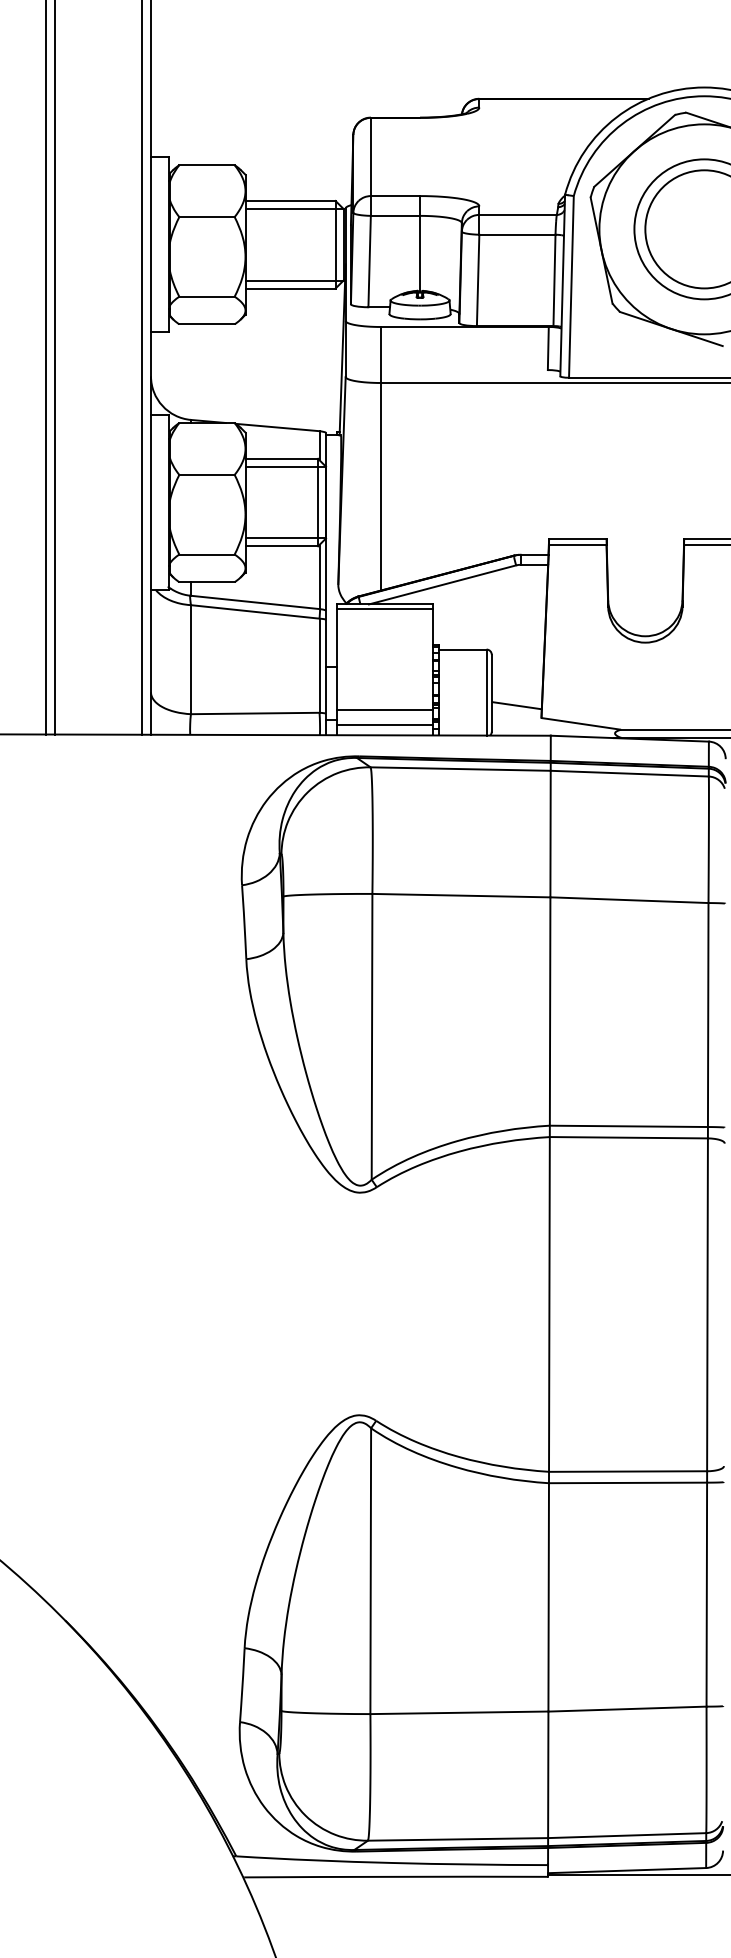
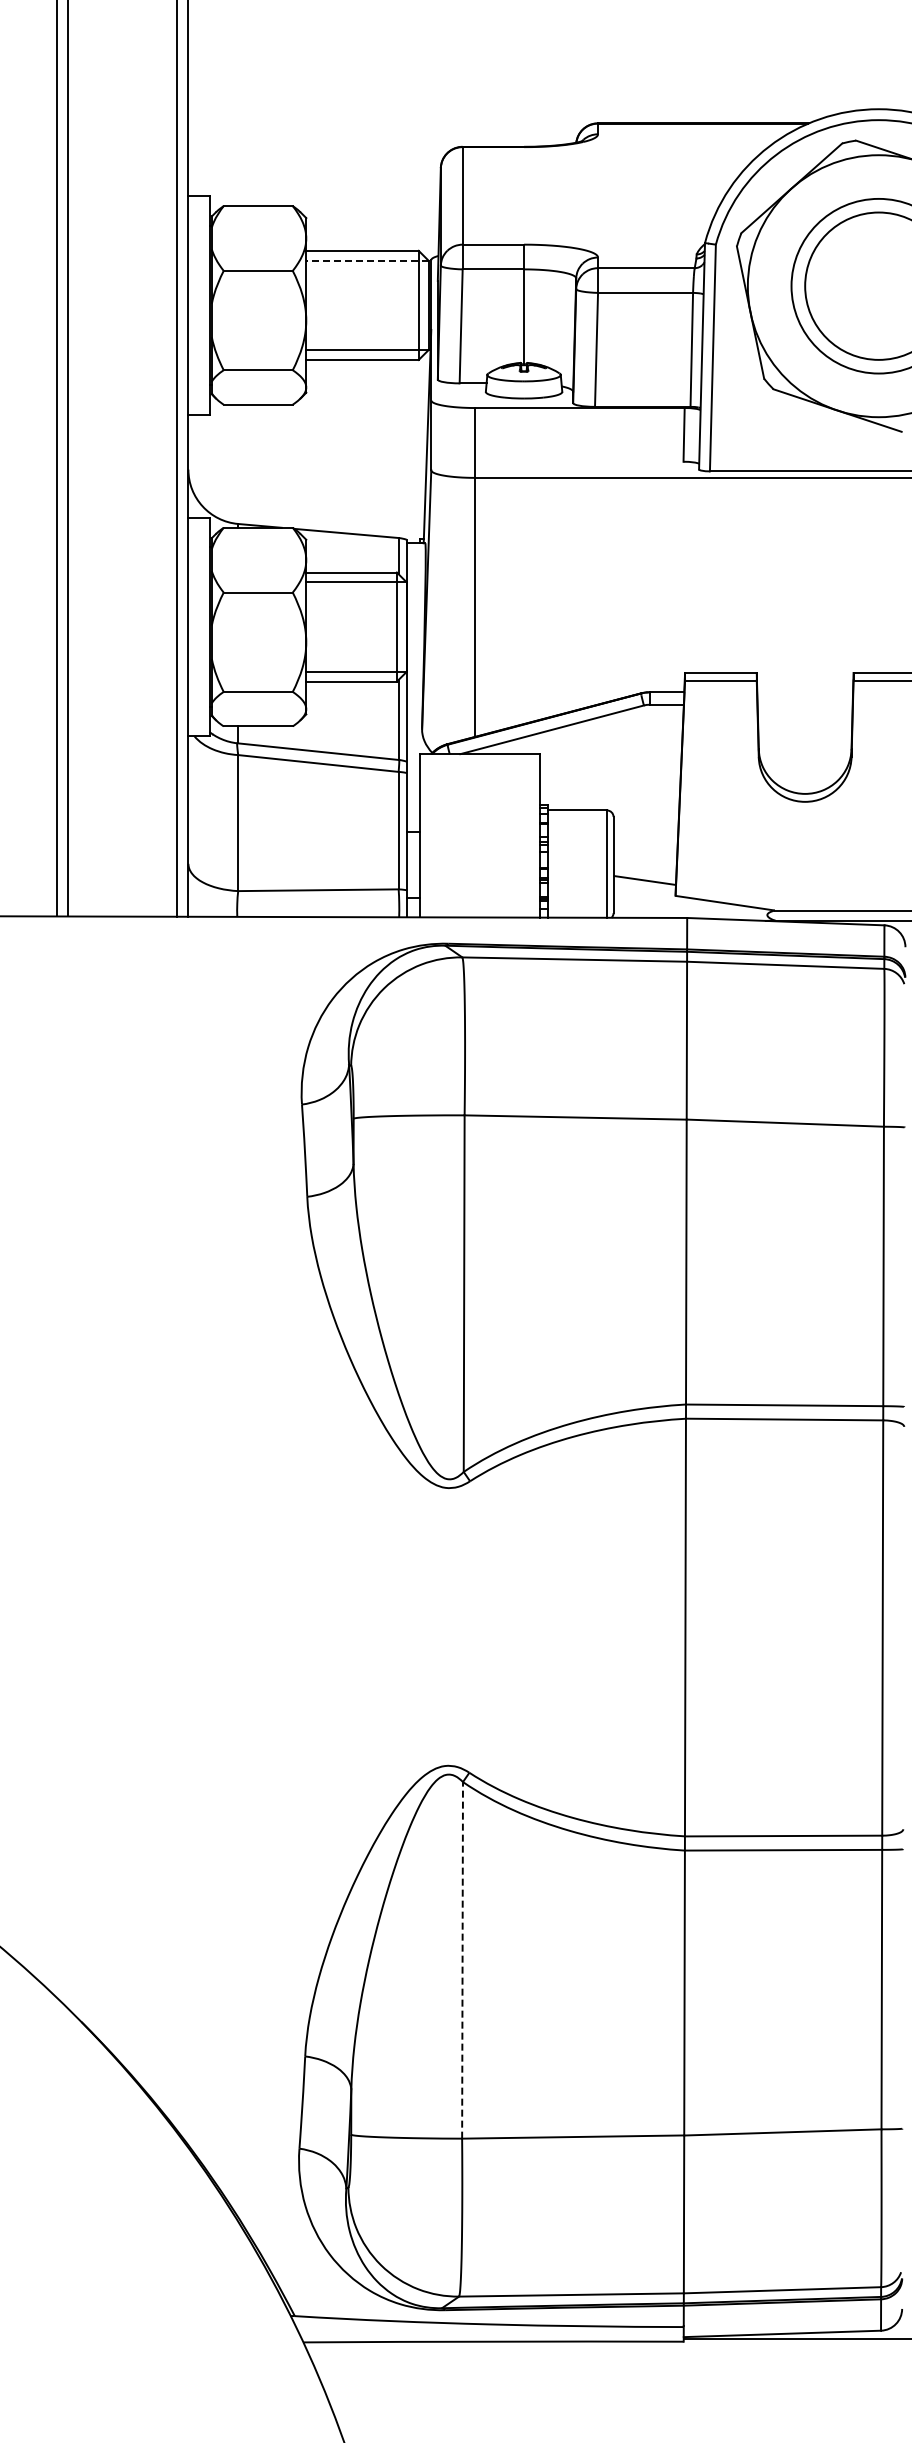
line: (293, 208) -> (366, 260), solid -> dashed
line: (385, 609) -> (480, 760), removed
line: (385, 709) -> (480, 885), removed
line: (385, 724) -> (480, 904), removed
line: (370, 1570) -> (462, 1959), solid -> dashed

